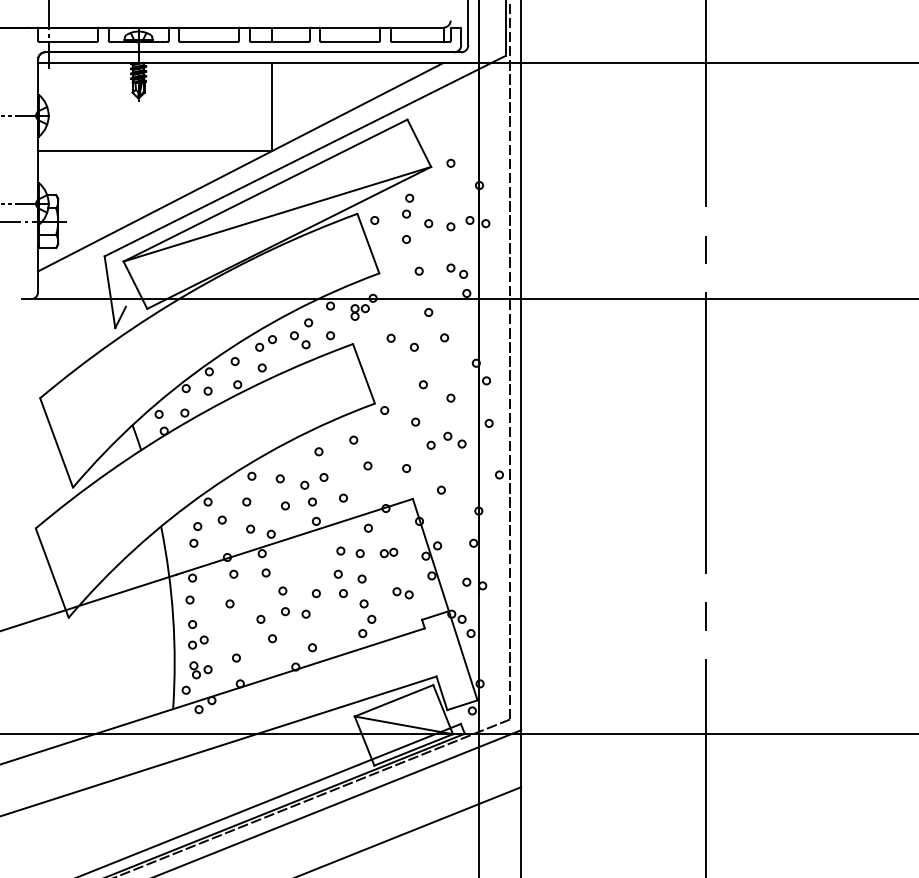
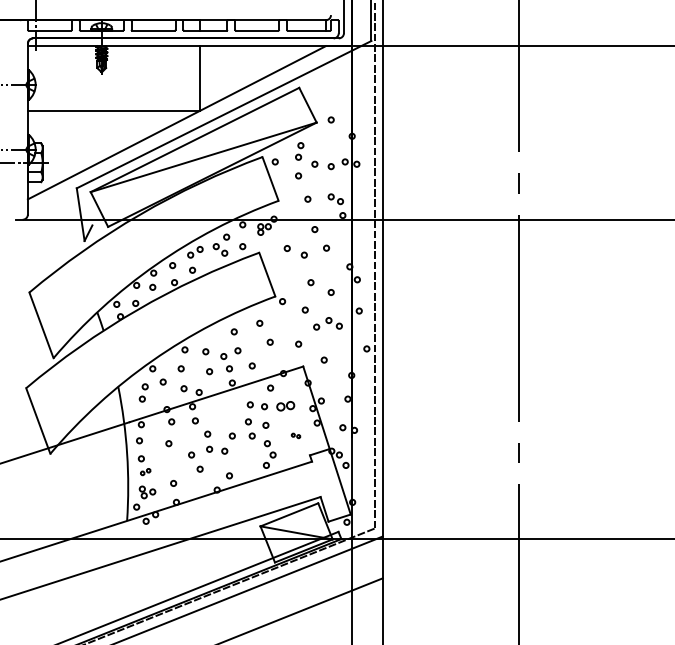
part: (388, 552) -> (285, 405), size x1.4
part: (402, 593) -> (295, 436), size x0.6
part: (198, 642) -> (145, 472), size x0.7

